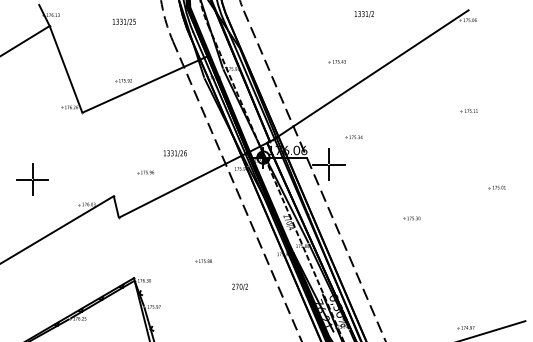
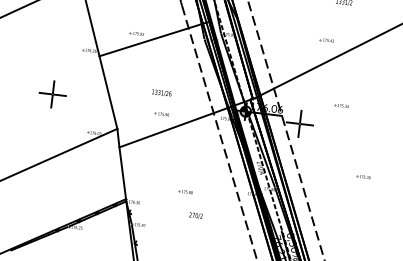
part: (336, 61) -> (326, 39), moved
part: (353, 137) -> (341, 105), moved
text: (175, 153) -> (161, 93), moved
line: (97, 154) -> (107, 92), added
part: (145, 172) -> (161, 114), moved
part: (32, 179) -> (52, 94), moved
line: (126, 247) -> (122, 172), added
text: (239, 286) -> (195, 215), moved

